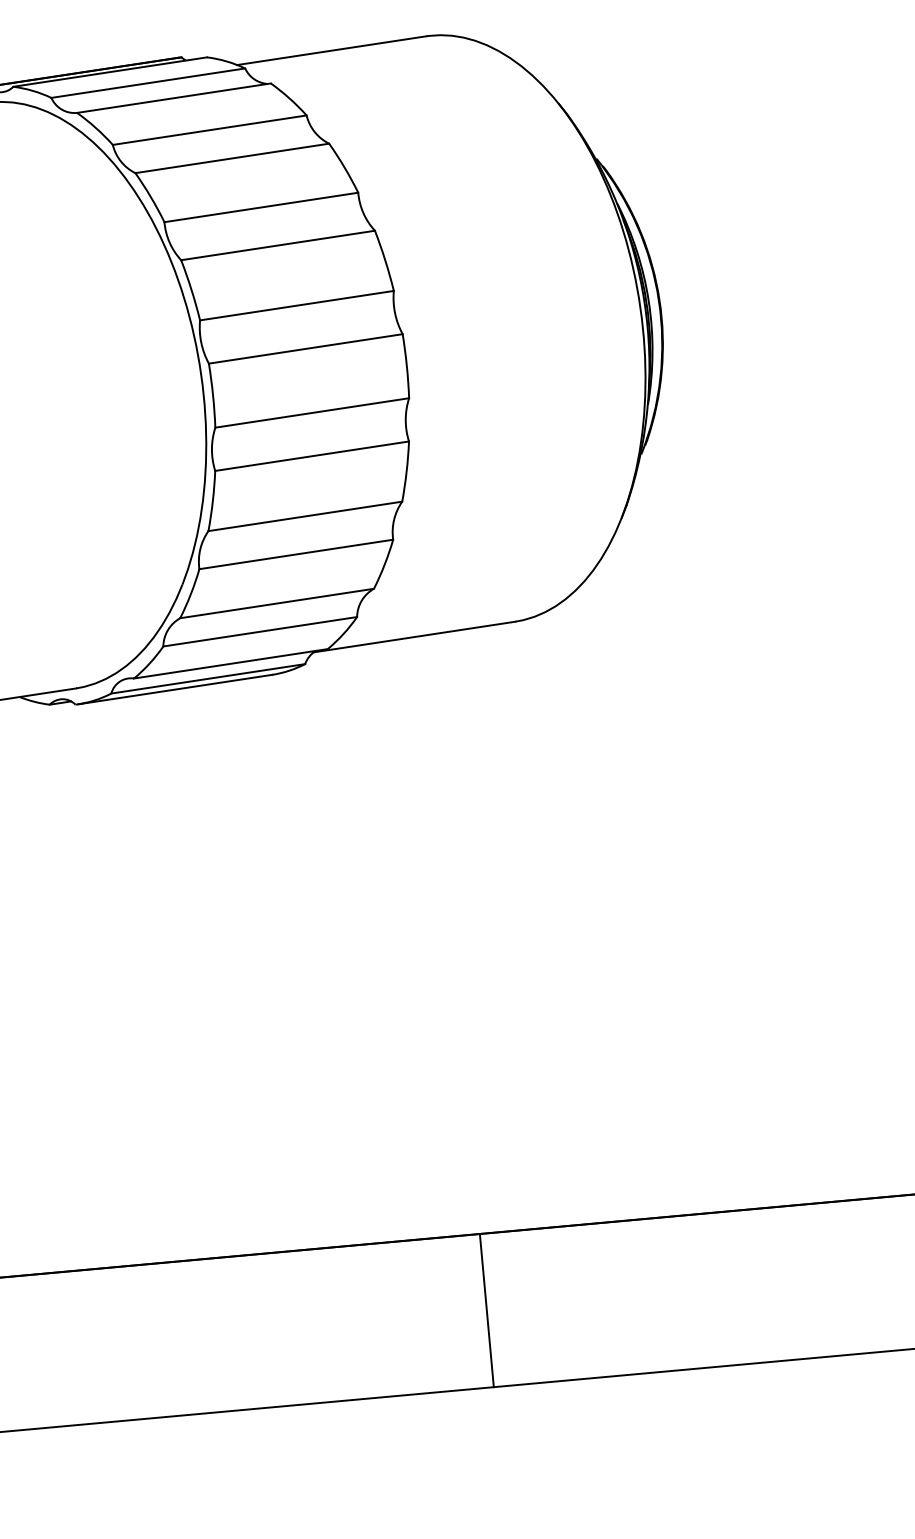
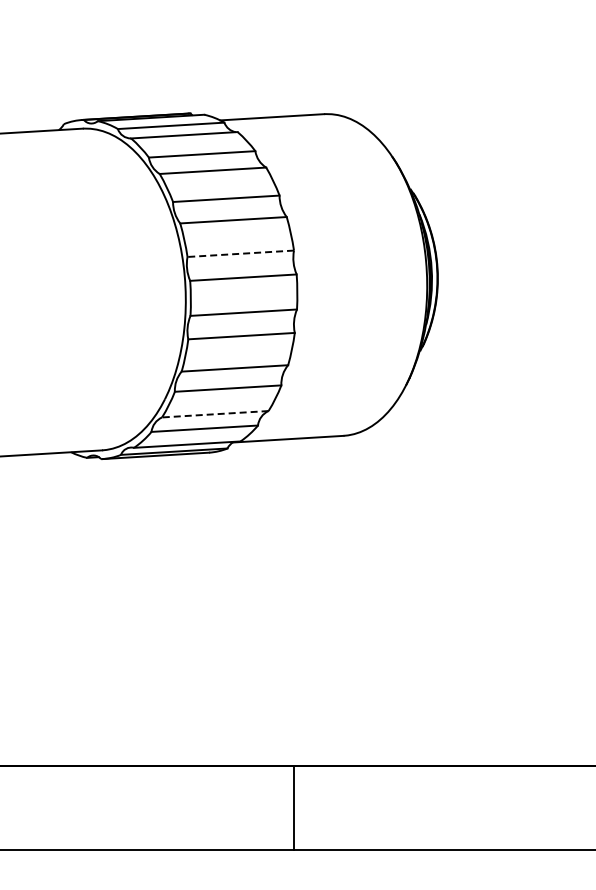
line: (296, 305) -> (240, 253), solid -> dashed
line: (275, 604) -> (214, 414), solid -> dashed

